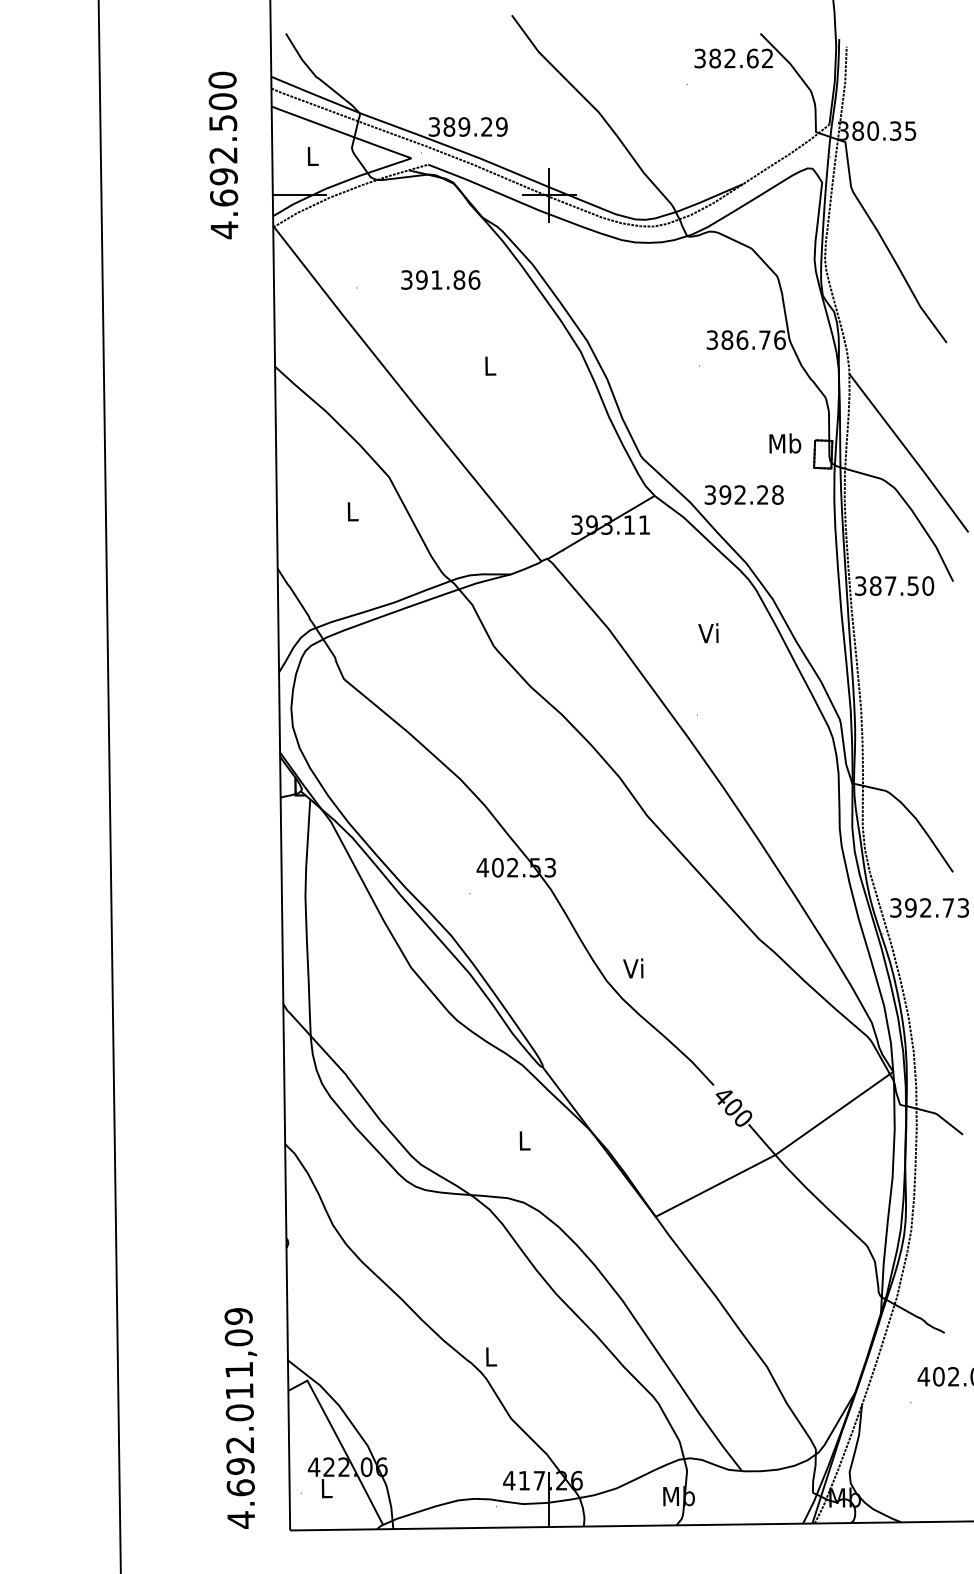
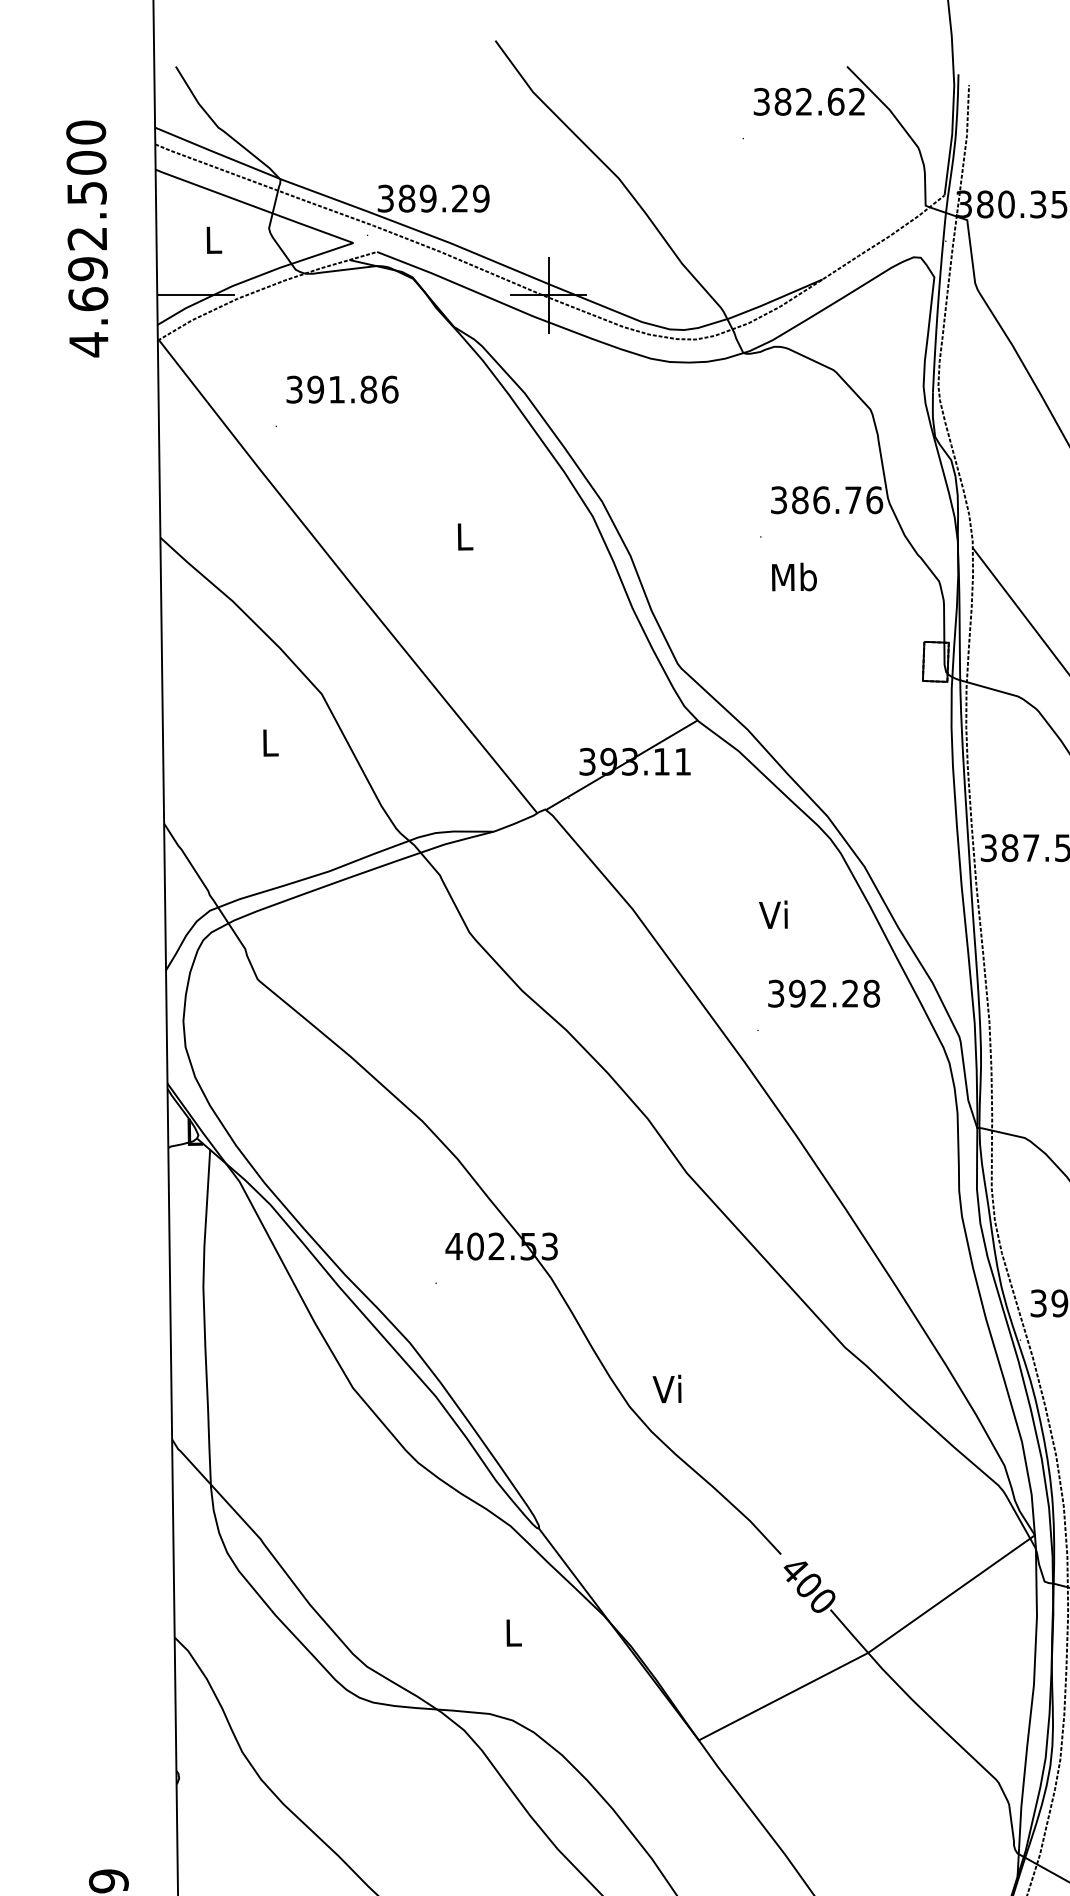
text: (440, 279) -> (342, 388), moved
text: (785, 443) -> (794, 577), moved
text: (743, 494) -> (823, 992), moved

